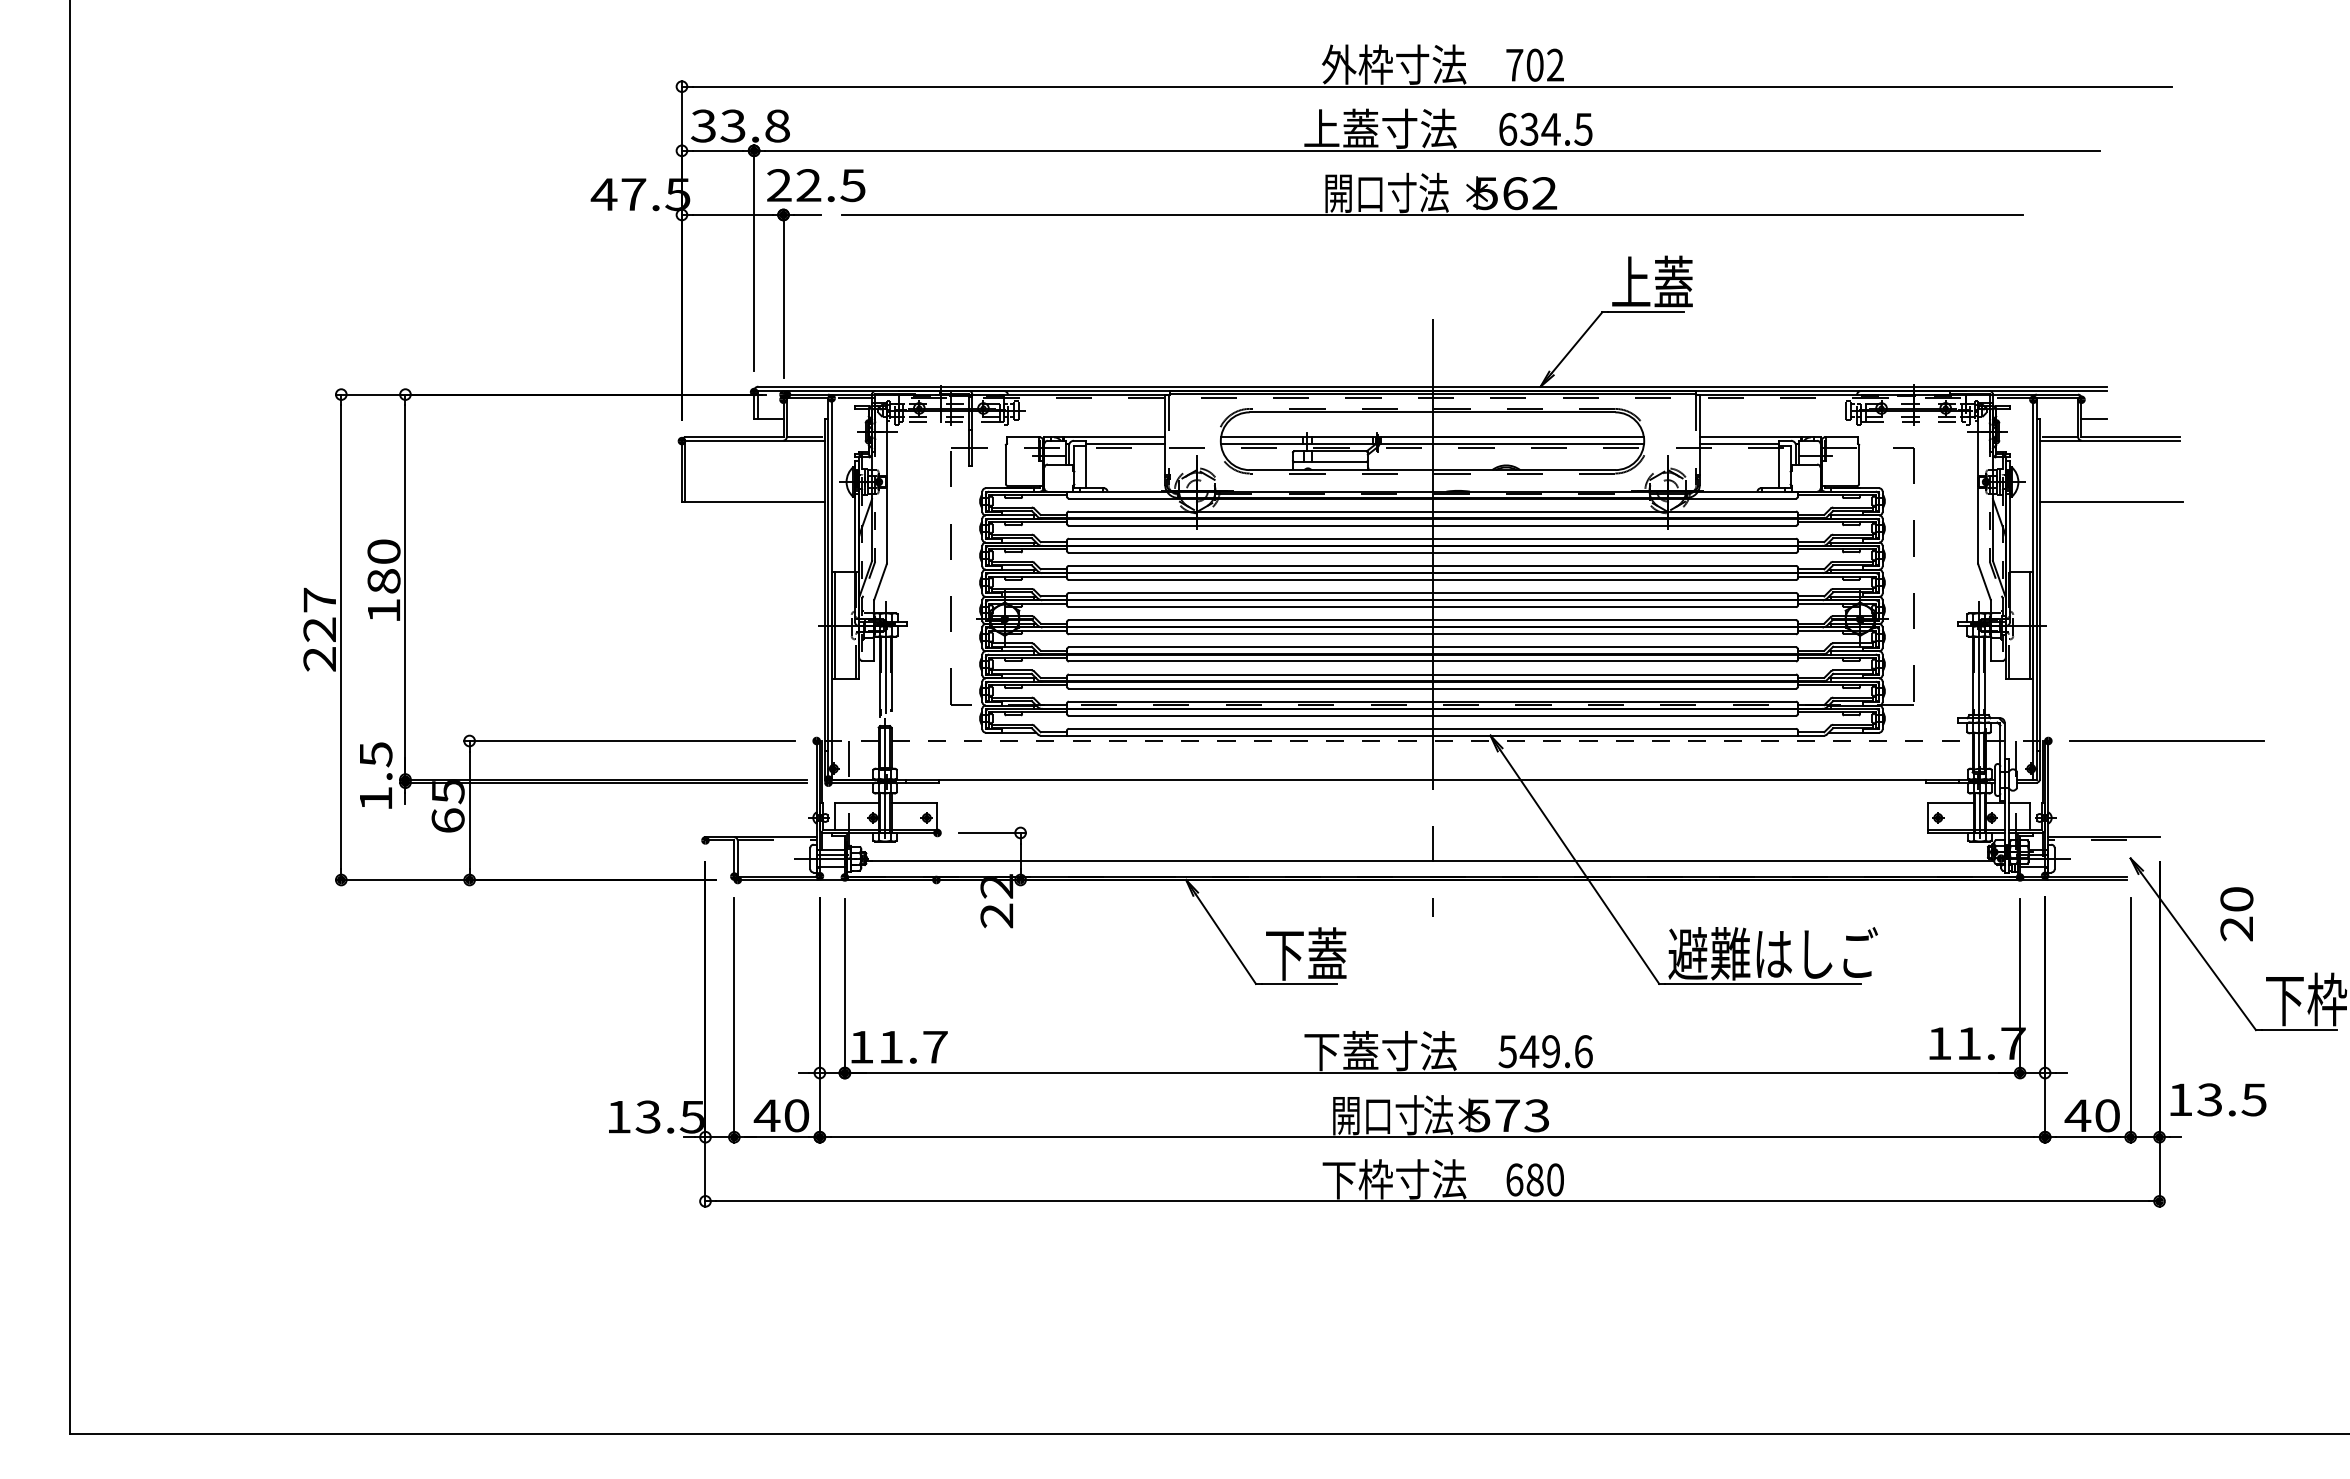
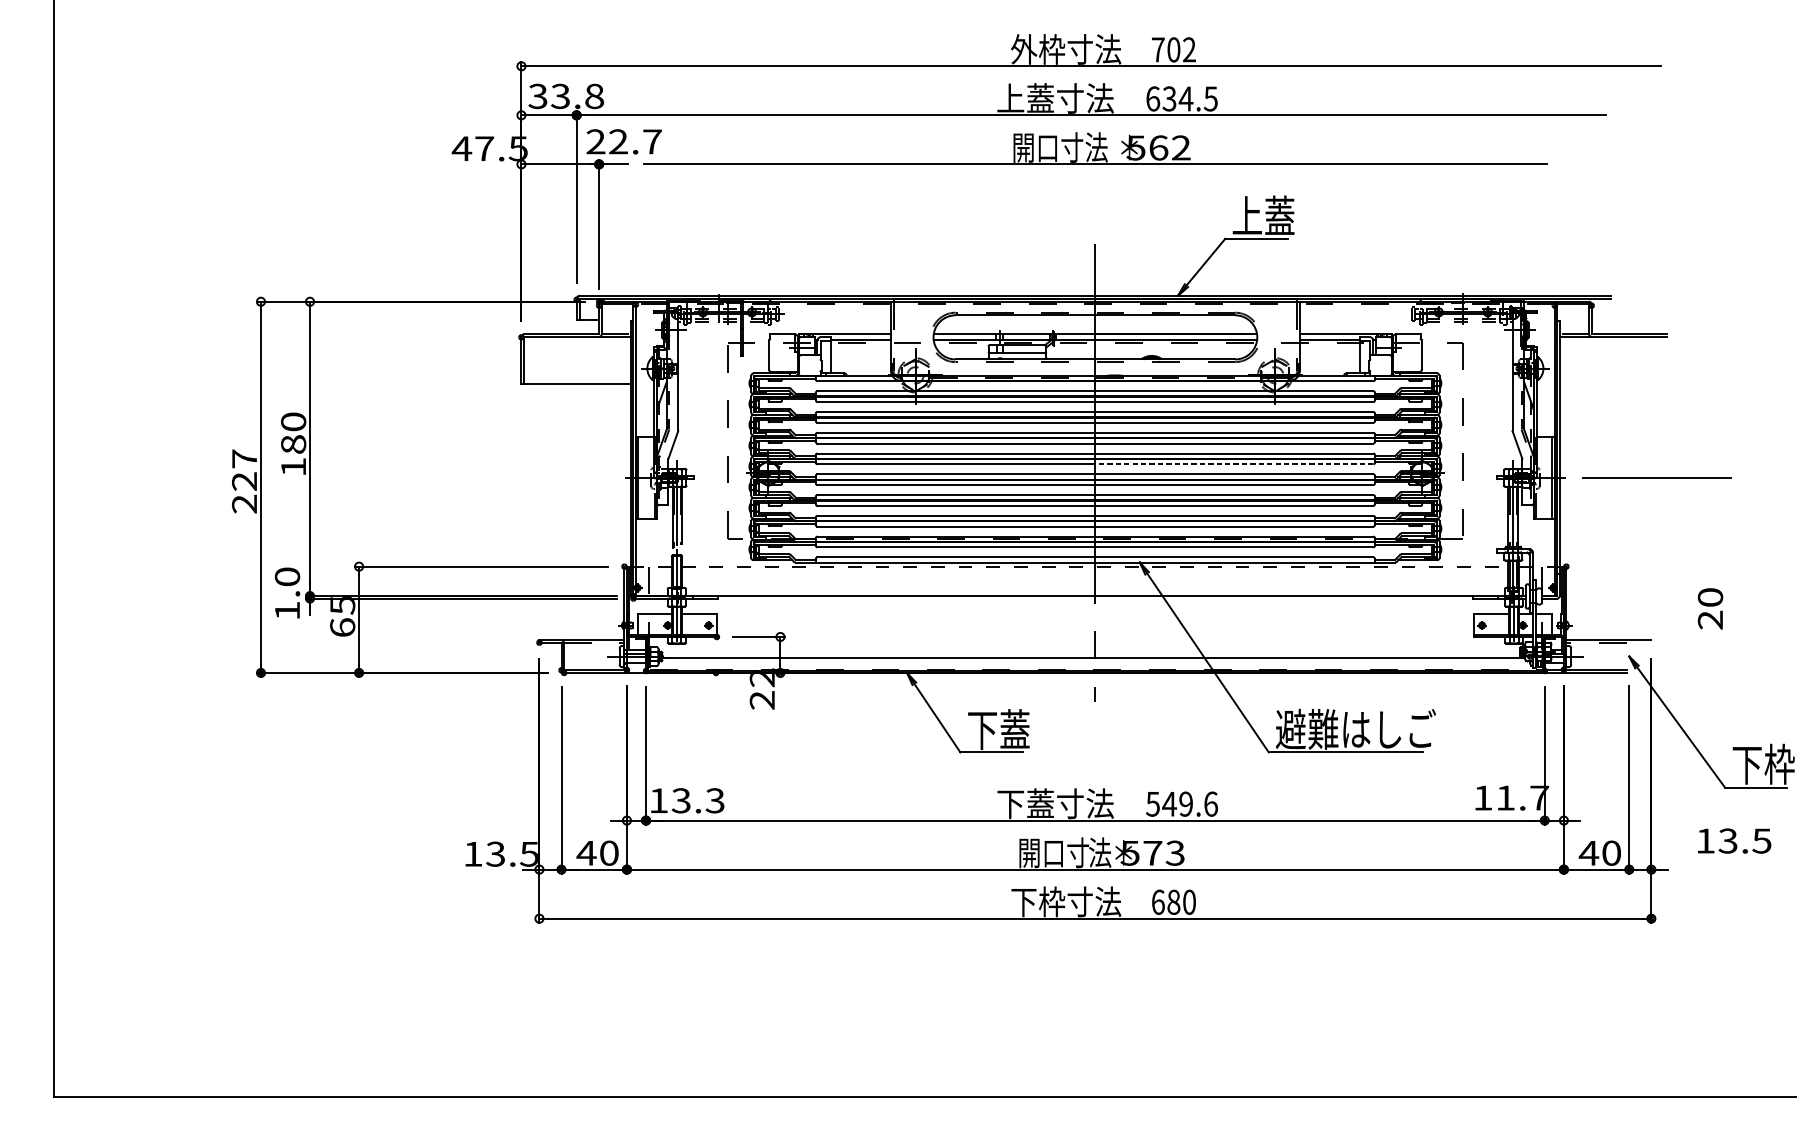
text: (852, 185) -> (651, 141), 22.5 -> 22.7
line: (2093, 418) -> (1600, 320), removed
line: (2111, 501) -> (1614, 383), removed
line: (1614, 607) -> (1234, 464), solid -> dashed
line: (2166, 740) -> (1656, 477), moved
text: (375, 754) -> (287, 576), 1.5 -> 1.0
text: (2236, 914) -> (1710, 609), moved
text: (912, 1046) -> (697, 800), 11.7 -> 13.3
text: (2218, 1099) -> (1734, 840), moved

